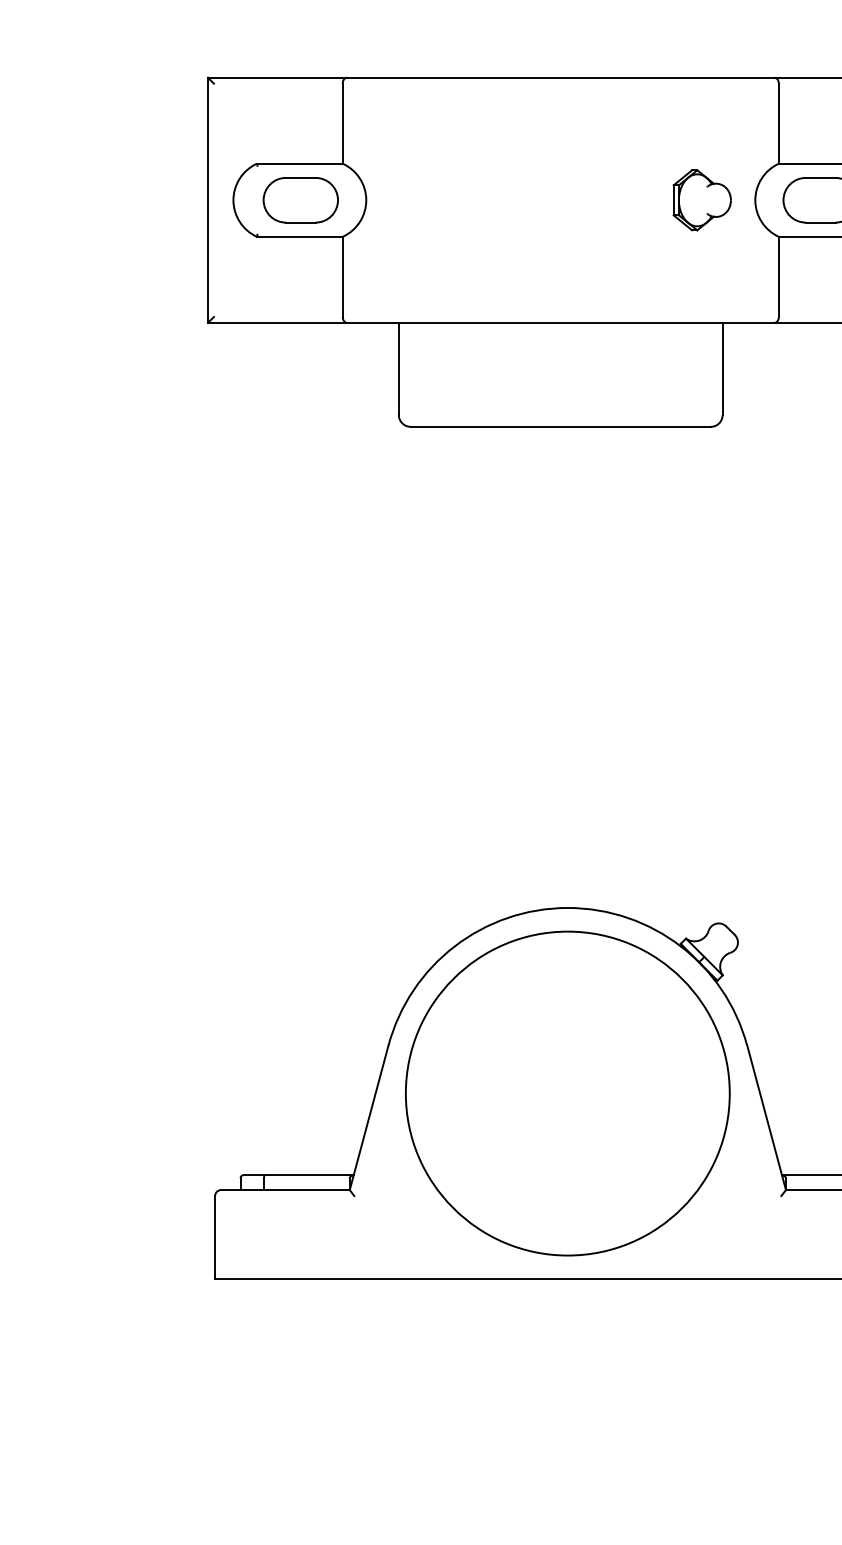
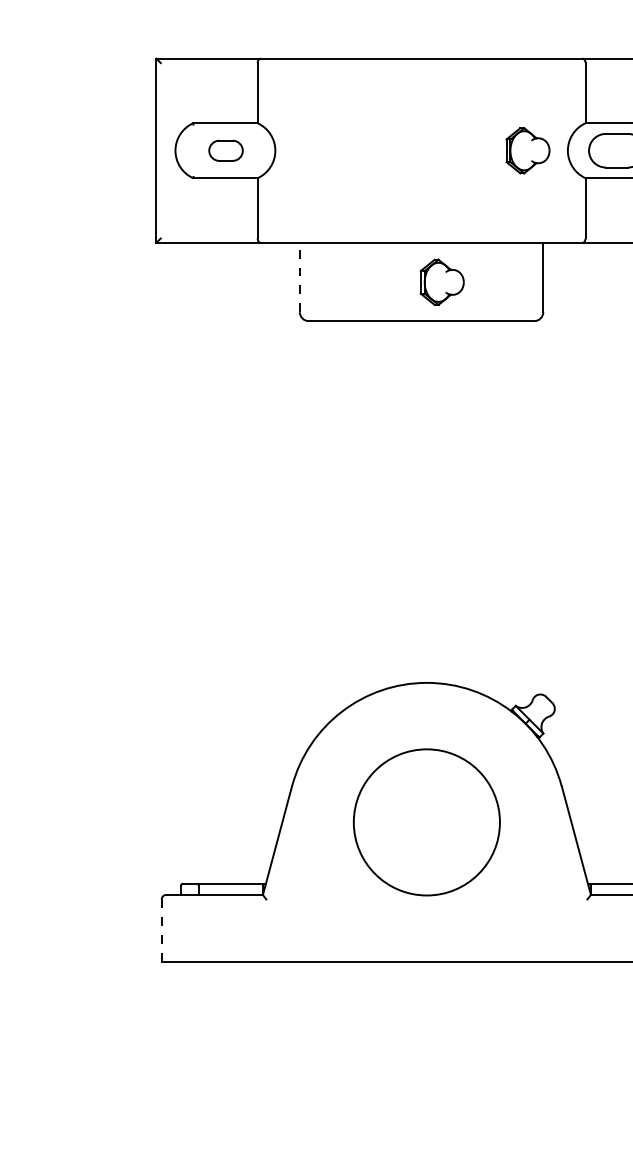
part: (300, 200) -> (225, 150), size x0.6
line: (398, 368) -> (299, 277), solid -> dashed
part: (587, 375) -> (441, 282), added
circle: (567, 1093) -> (426, 822), size x0.6
line: (215, 1237) -> (161, 930), solid -> dashed

